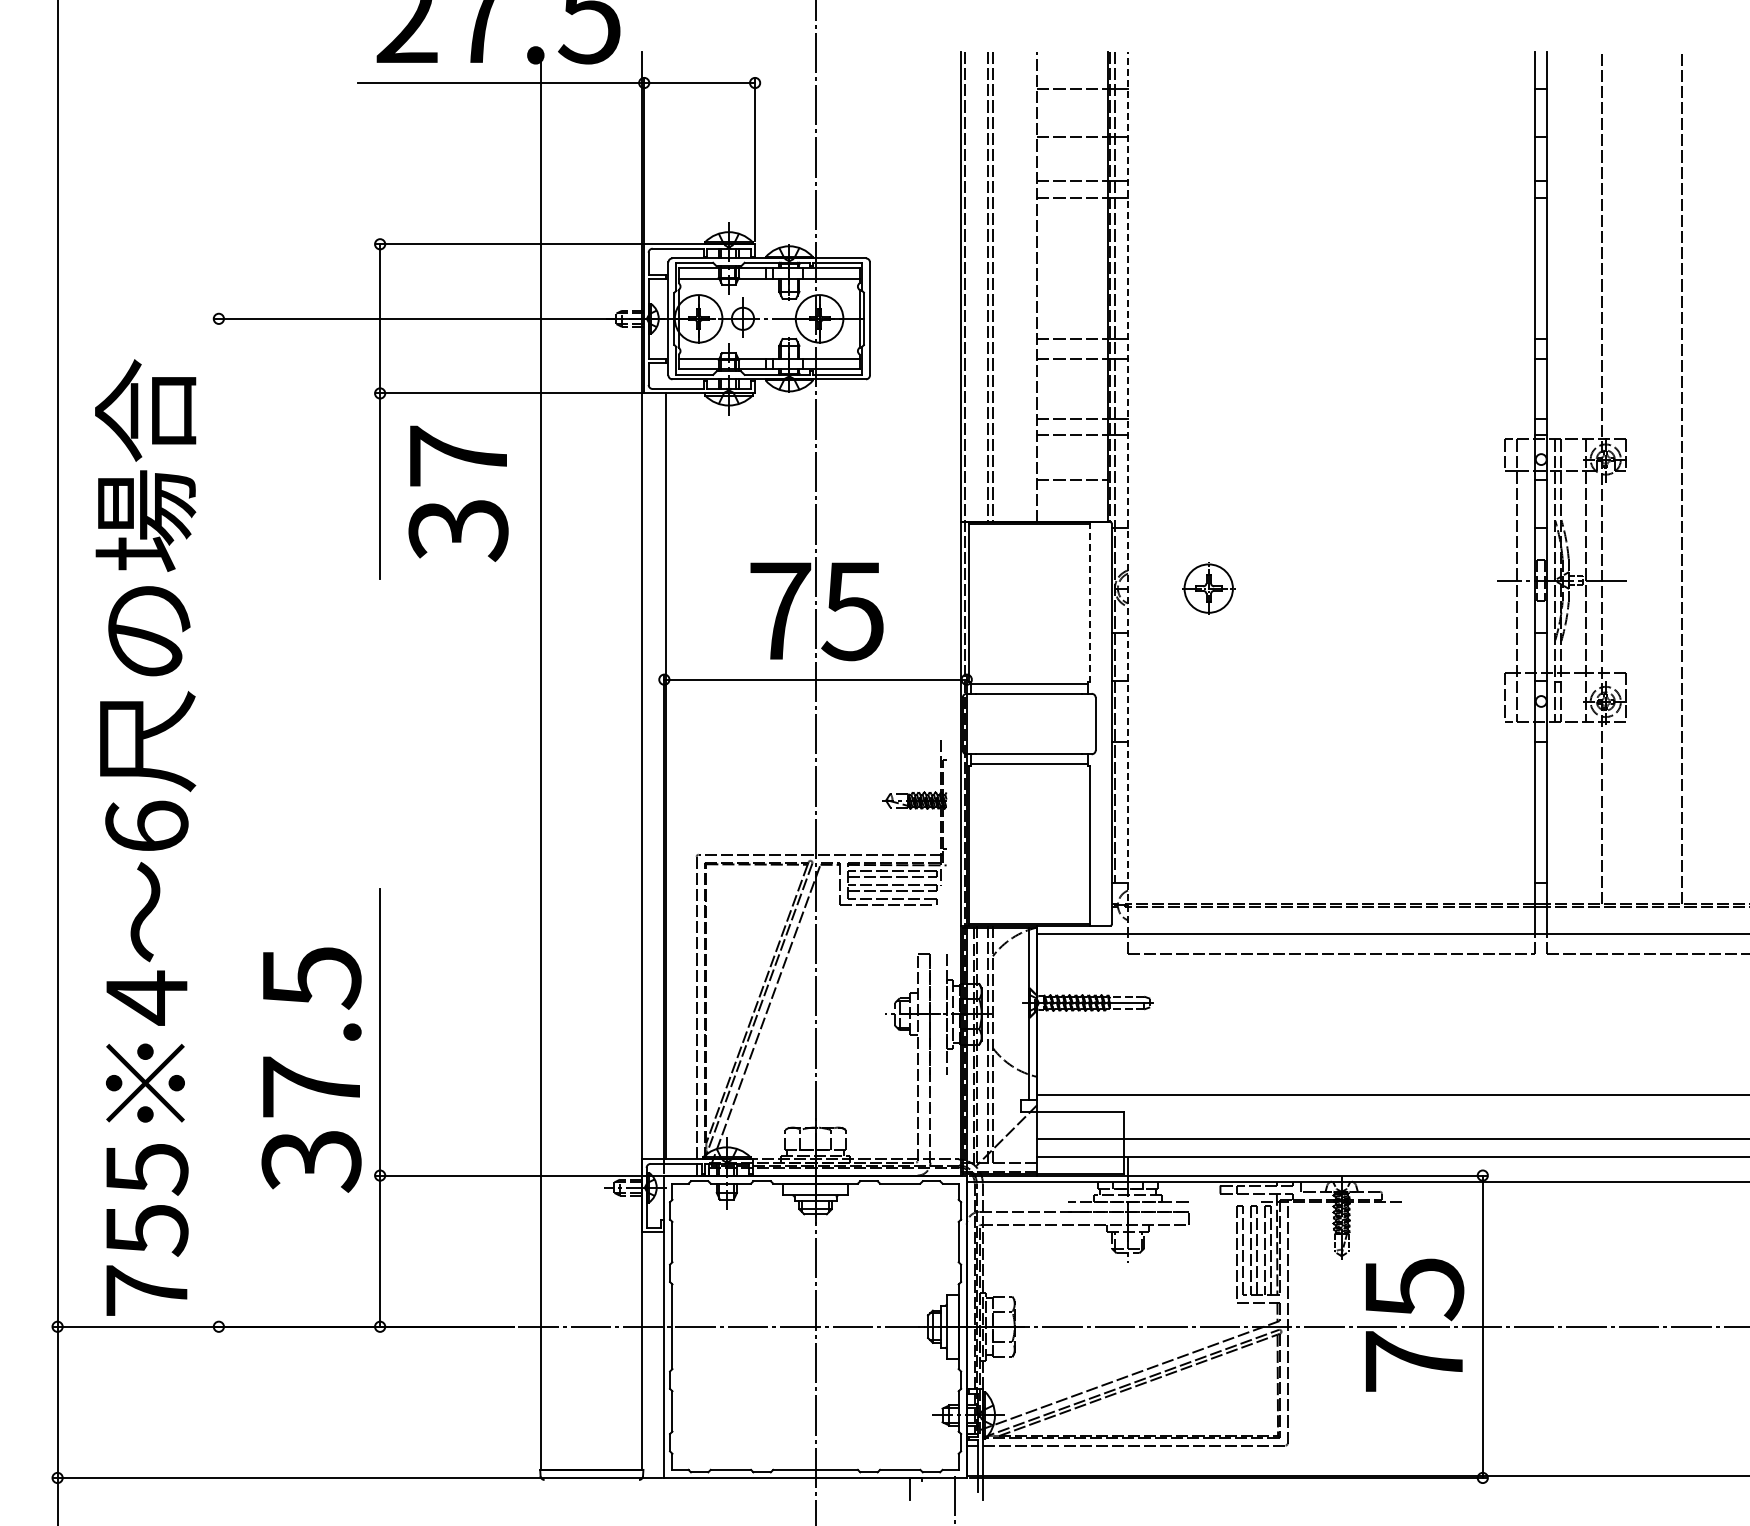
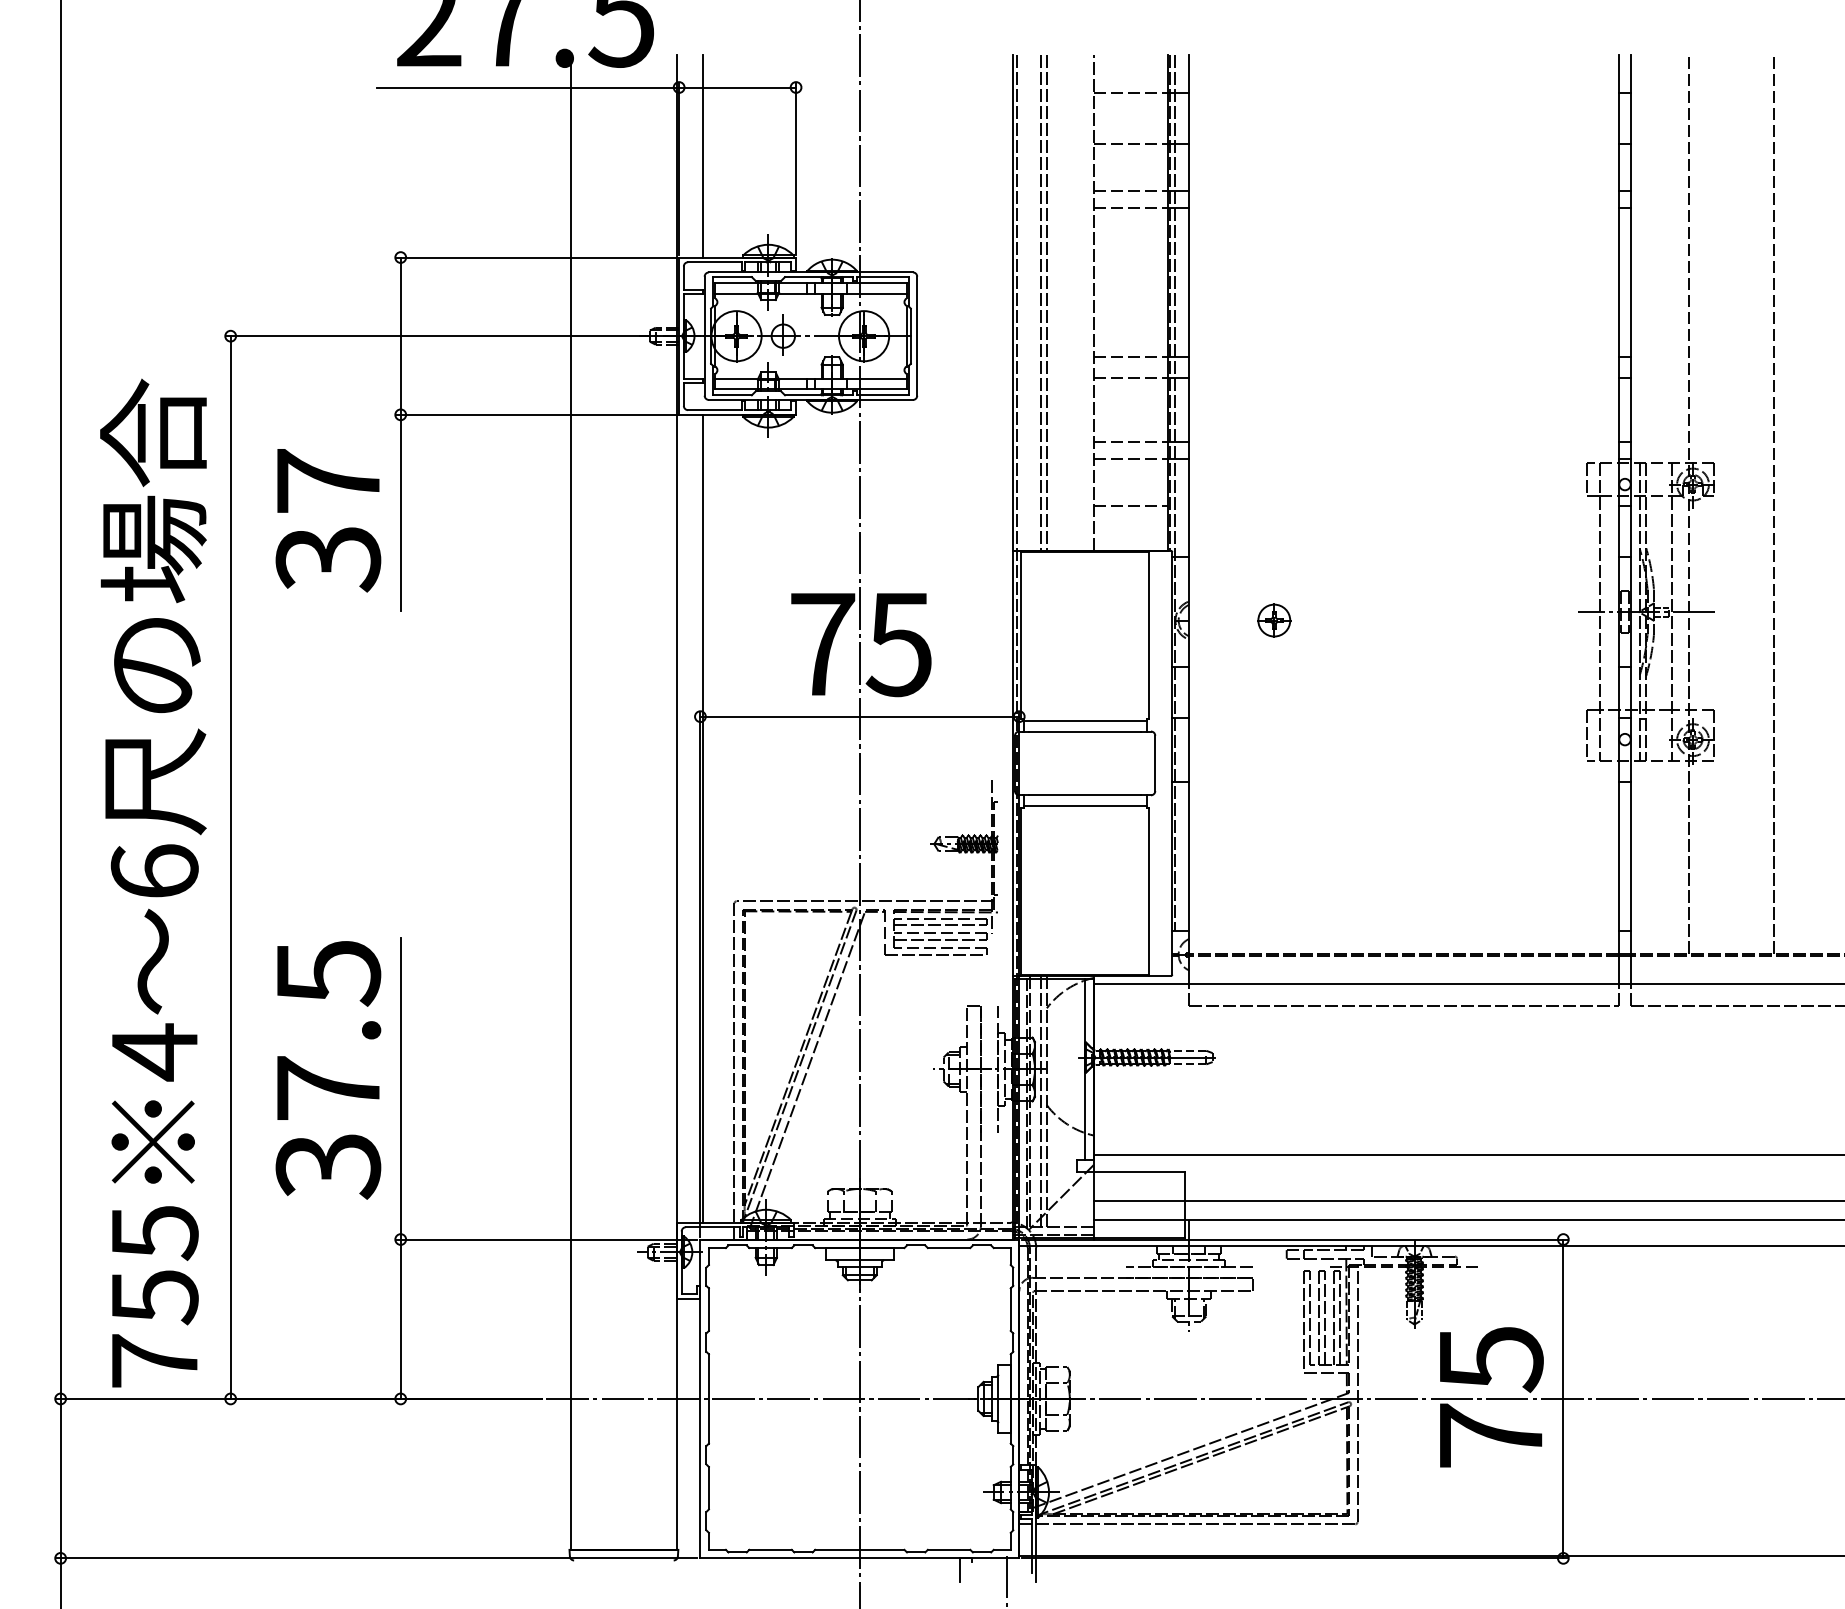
line: (666, 148) -> (702, 156), added
line: (1128, 492) -> (1189, 519), dashed -> solid
text: (458, 493) -> (328, 520), moved
part: (1208, 588) -> (1274, 620), size x0.62
line: (1089, 602) -> (1148, 635), dashed -> solid
line: (218, 822) -> (230, 867), added
text: (311, 1069) -> (328, 1069), moved

